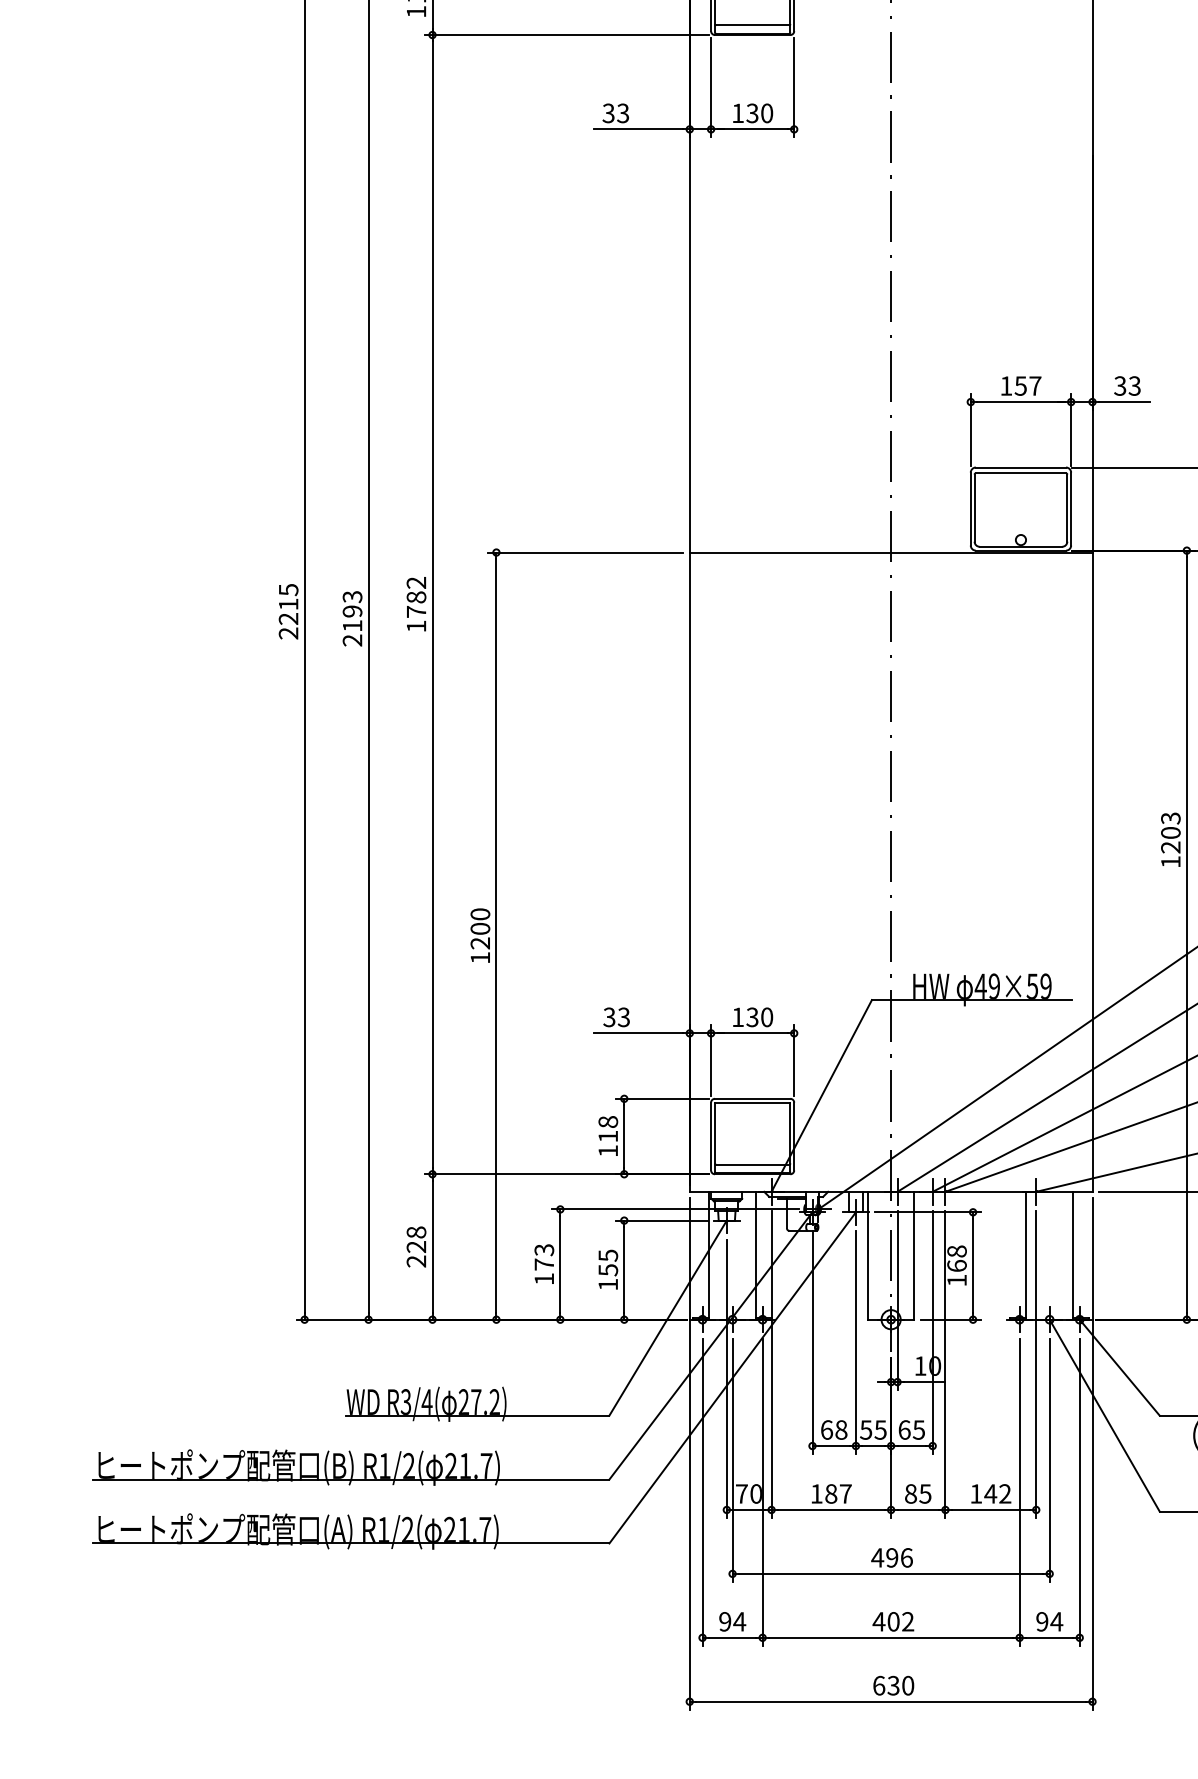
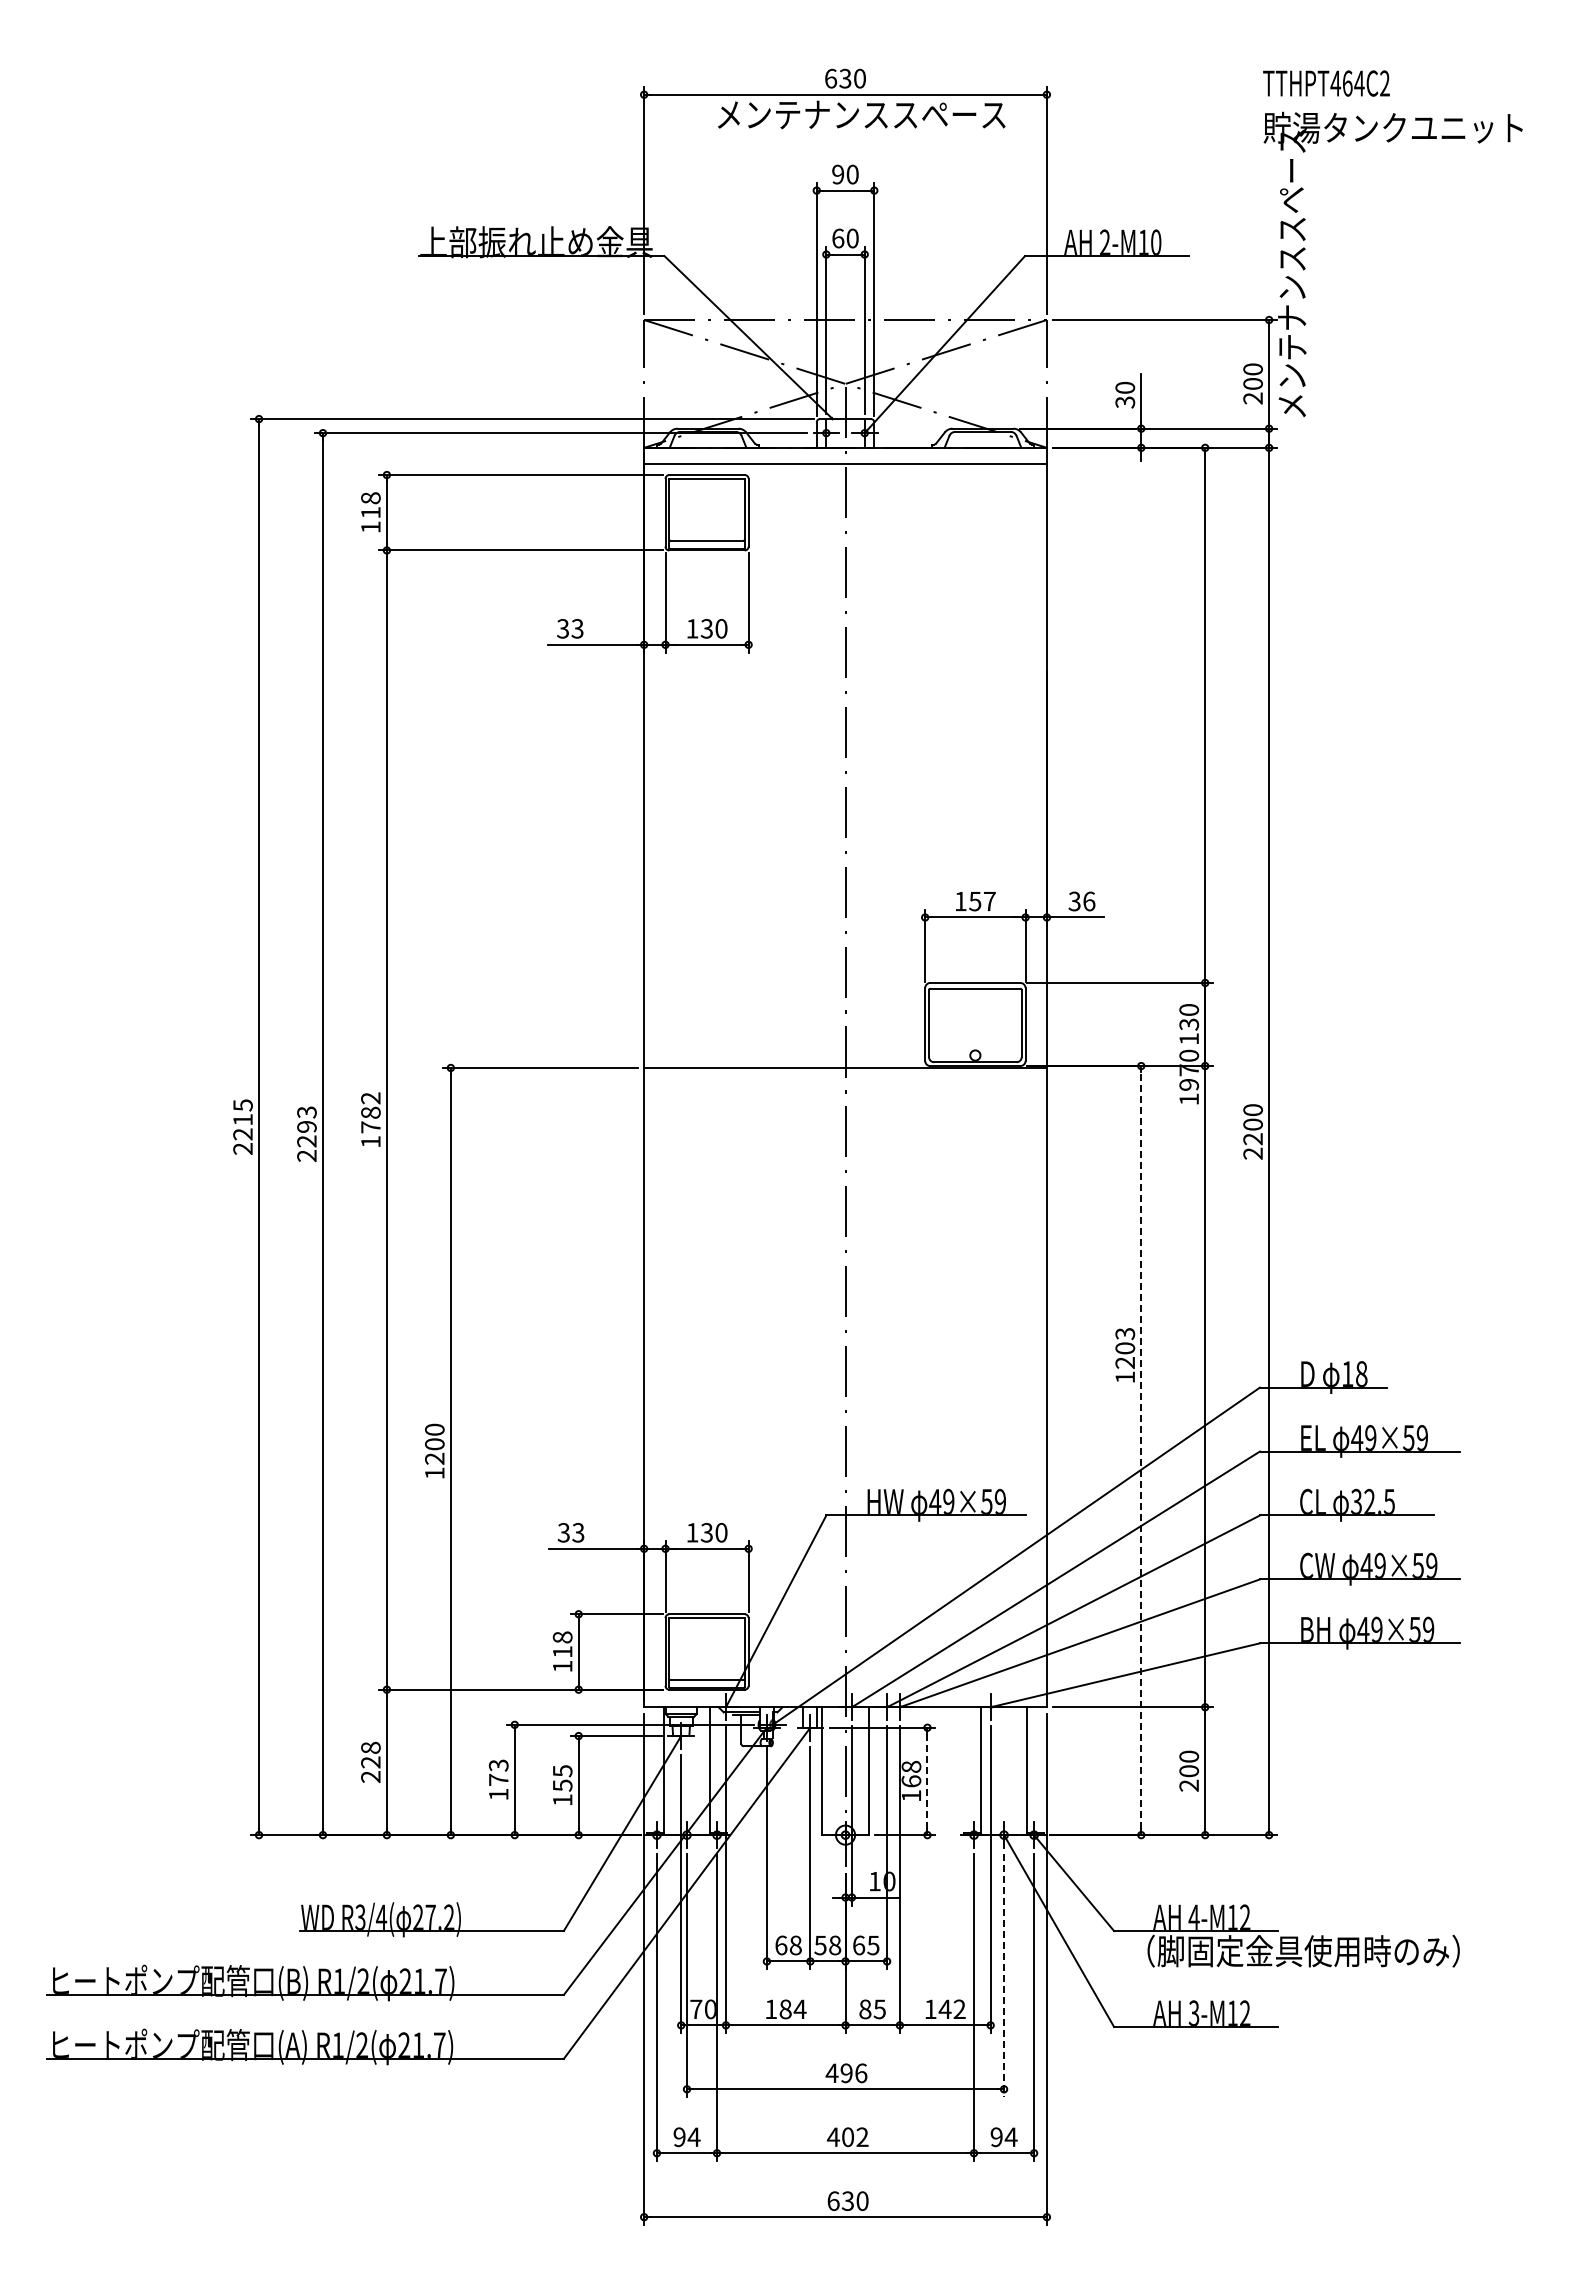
text: (1135, 386) -> (1089, 901), 33 -> 36
text: (352, 626) -> (306, 1141), 2193 -> 2293
line: (1187, 935) -> (1141, 1450), solid -> dashed
line: (973, 1266) -> (927, 1781), solid -> dashed
text: (880, 1430) -> (834, 1945), 55 -> 58
line: (1050, 1461) -> (1004, 1976), solid -> dashed
text: (845, 1493) -> (799, 2008), 187 -> 184

